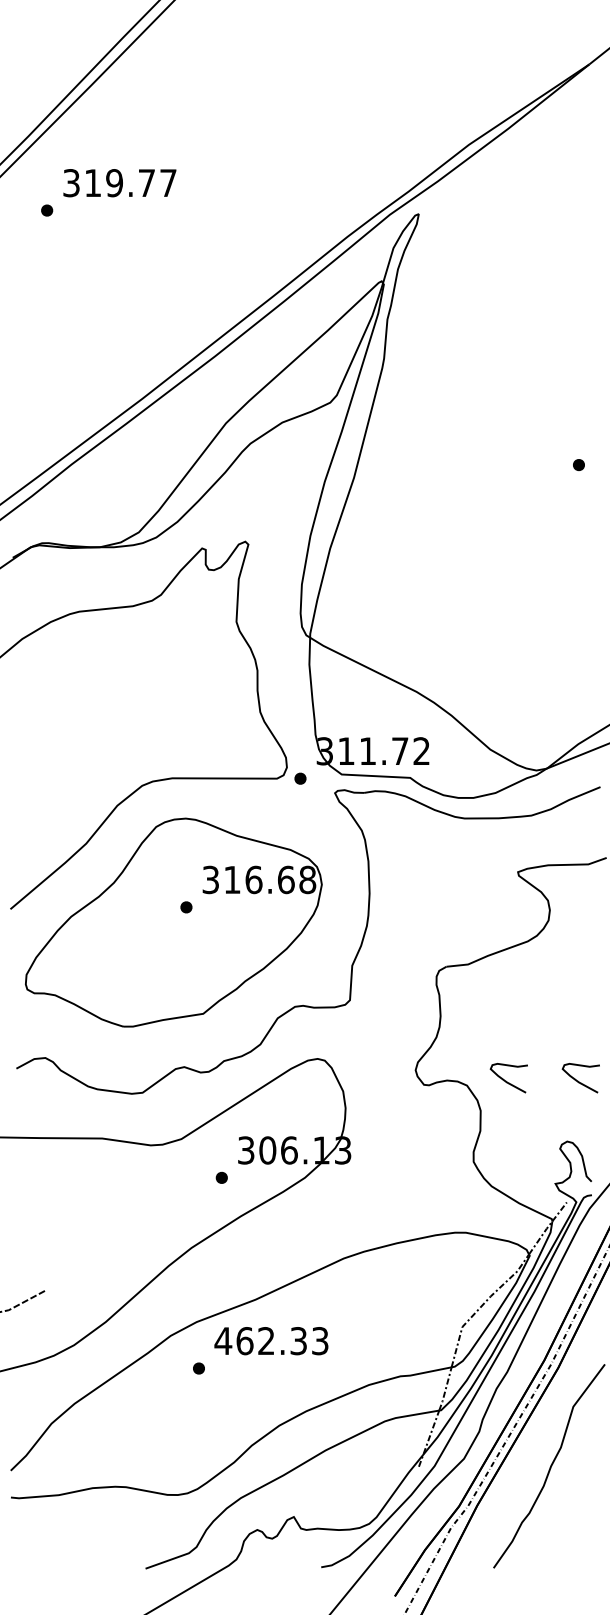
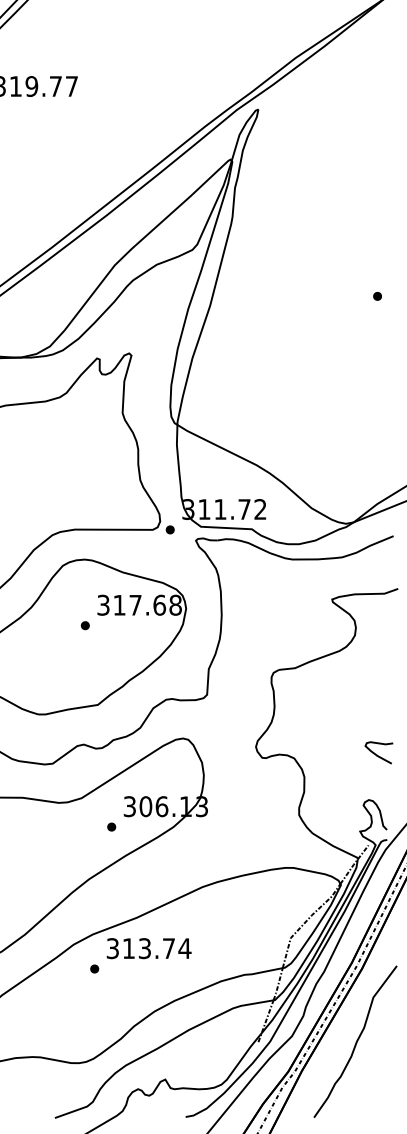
text: (253, 879) -> (135, 604), 316.68 -> 317.68
curve: (506, 1080) -> (323, 754), removed
text: (271, 1341) -> (148, 948), 462.33 -> 313.74

